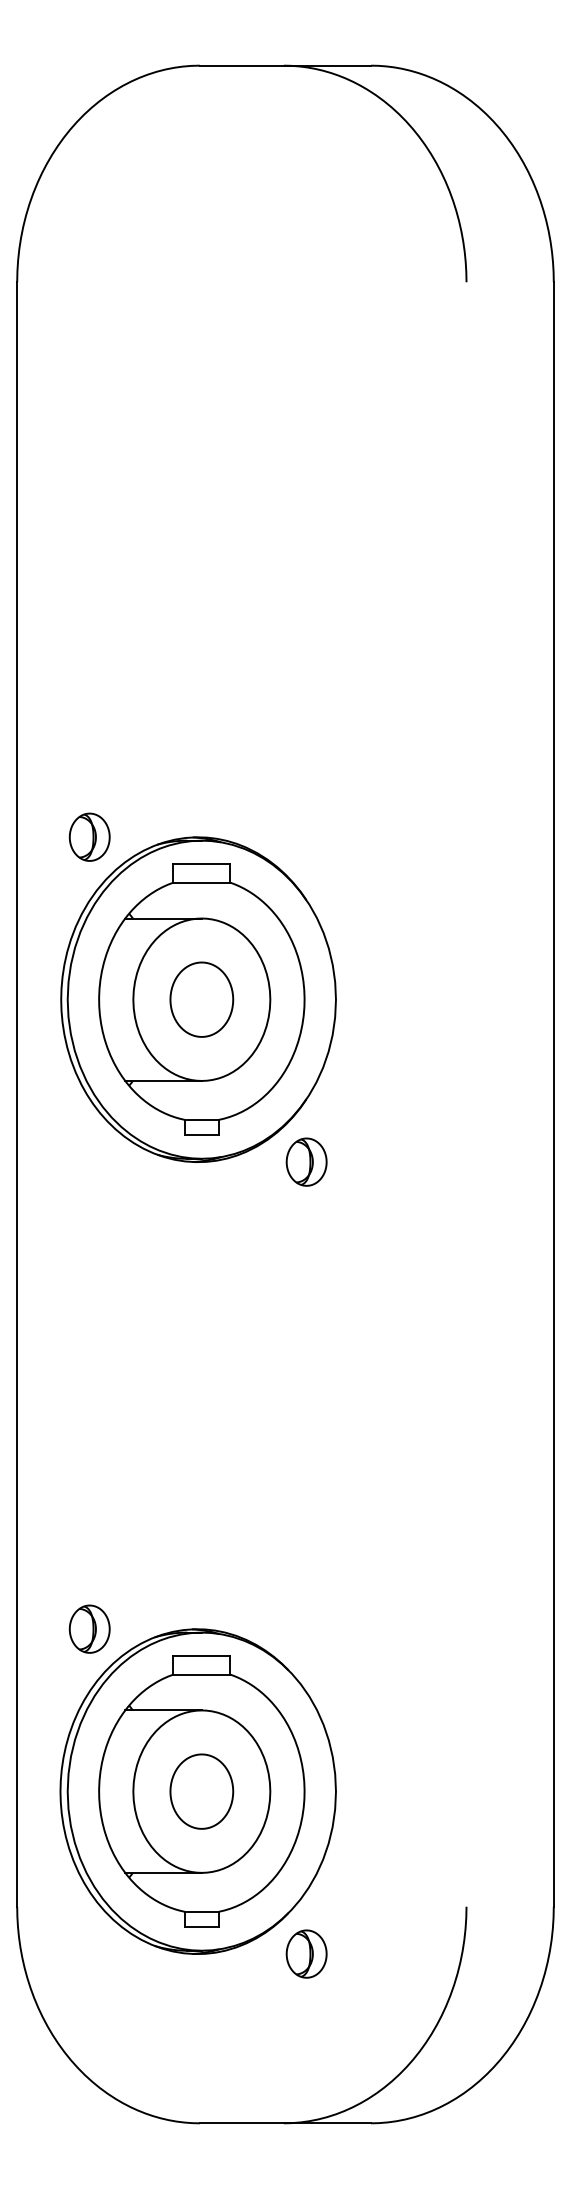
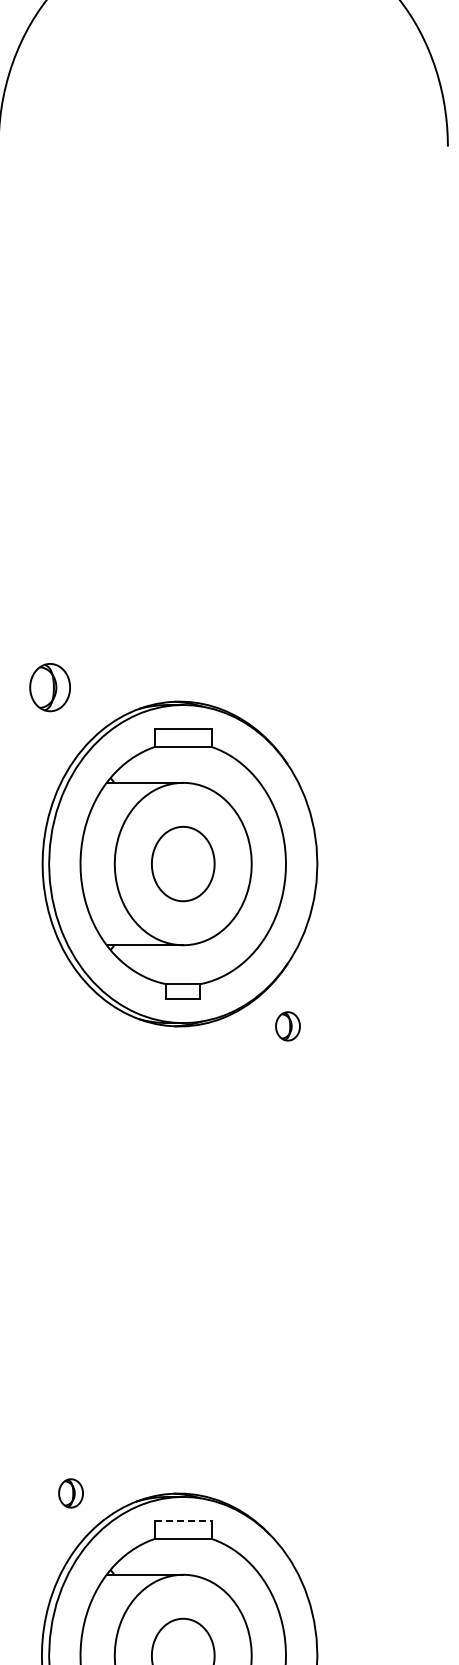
part: (89, 836) -> (49, 686), moved
part: (306, 1161) -> (287, 1025), size x0.6
part: (89, 1628) -> (70, 1492), size x0.6
line: (201, 1656) -> (182, 1520), solid -> dashed

